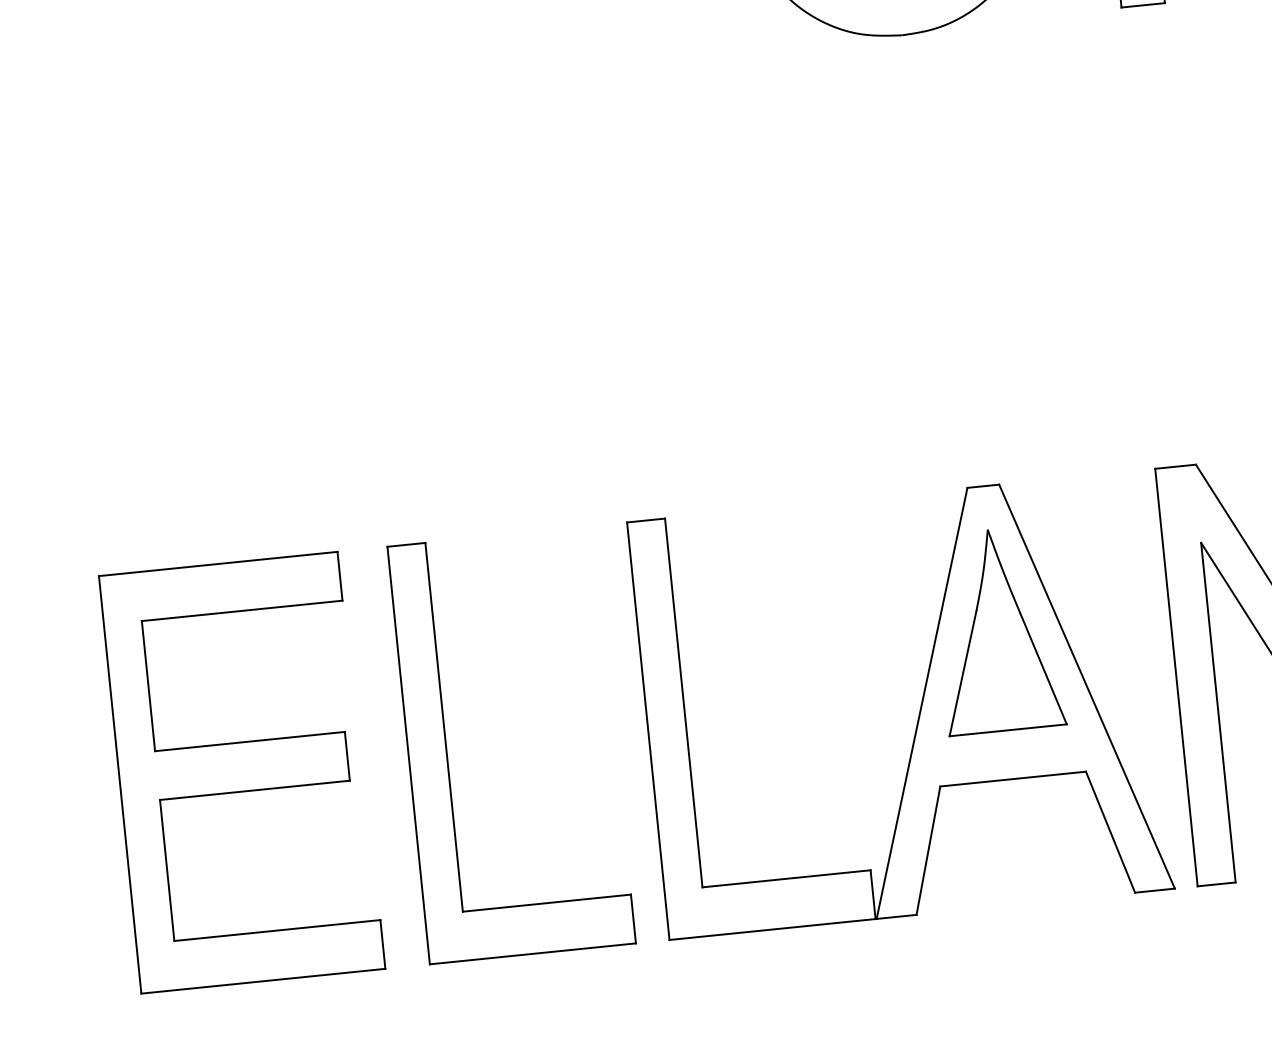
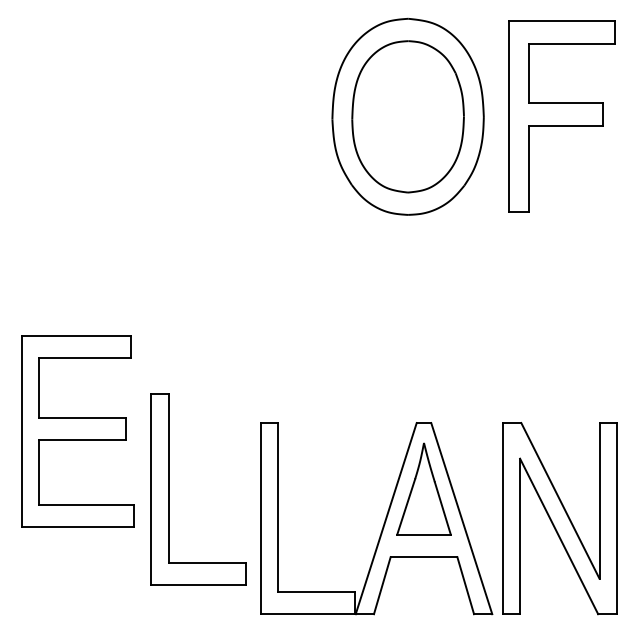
part: (448, 751) -> (169, 489), moved
part: (241, 772) -> (77, 431), moved

